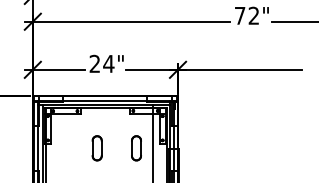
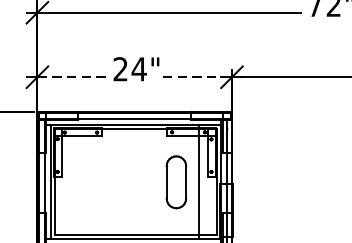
line: (58, 69) -> (71, 76), solid -> dashed
line: (152, 69) -> (197, 76), solid -> dashed
part: (96, 148) -> (122, 182), removed
part: (136, 148) -> (176, 182), size x1.6

